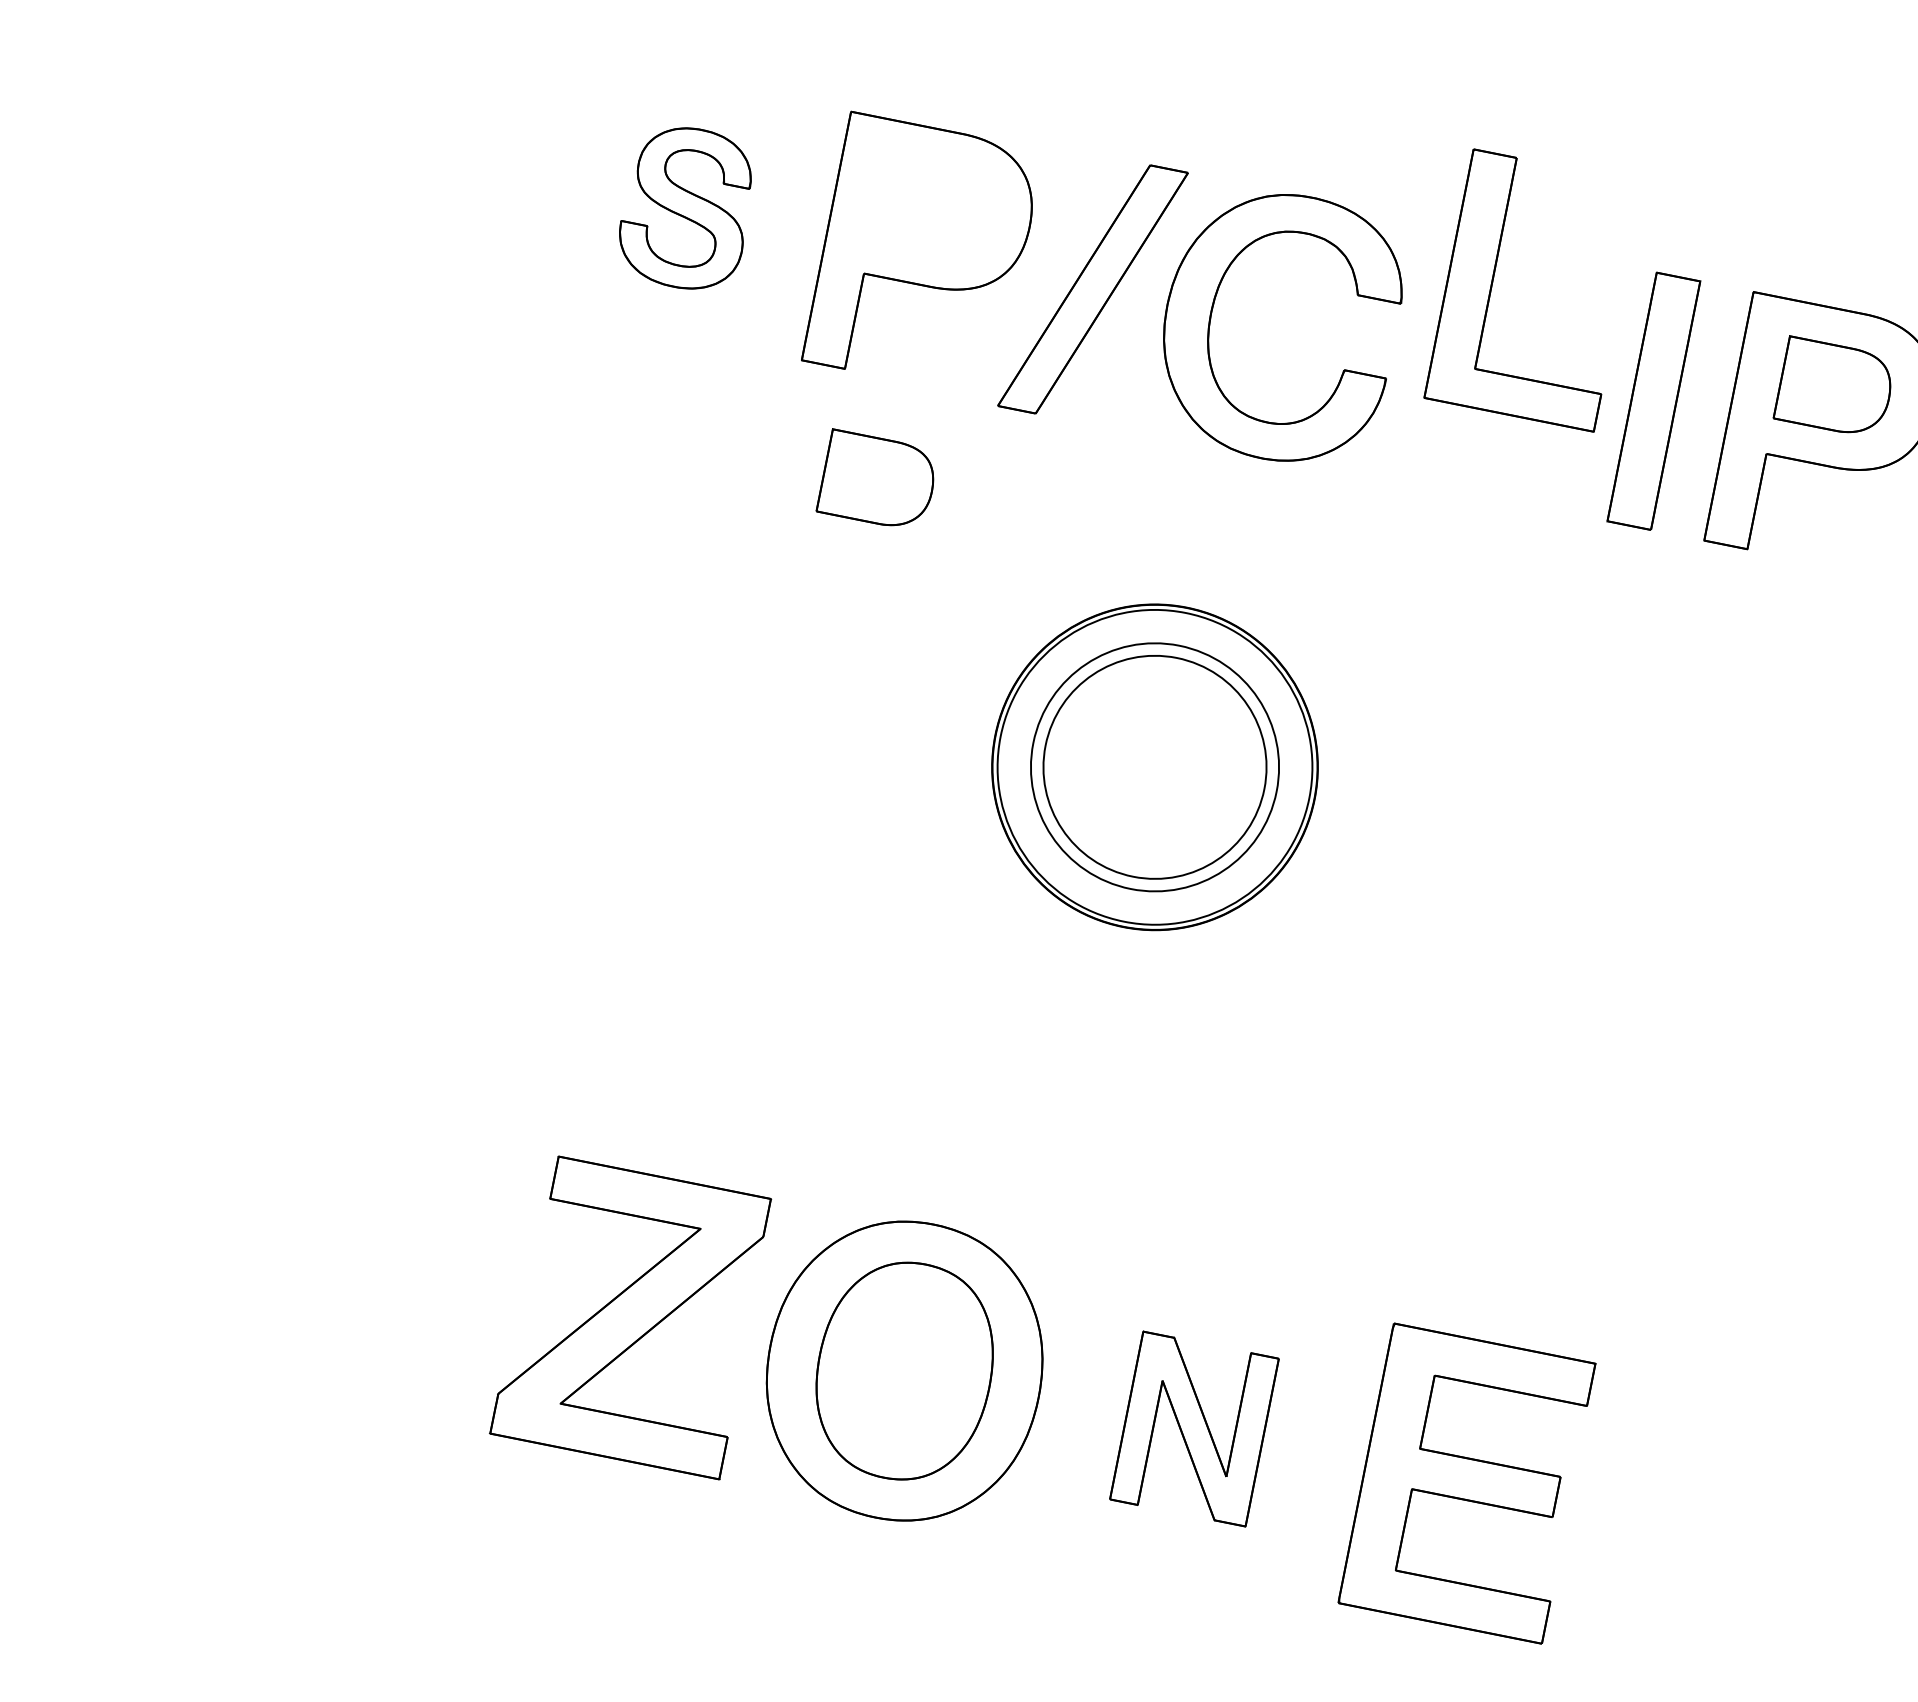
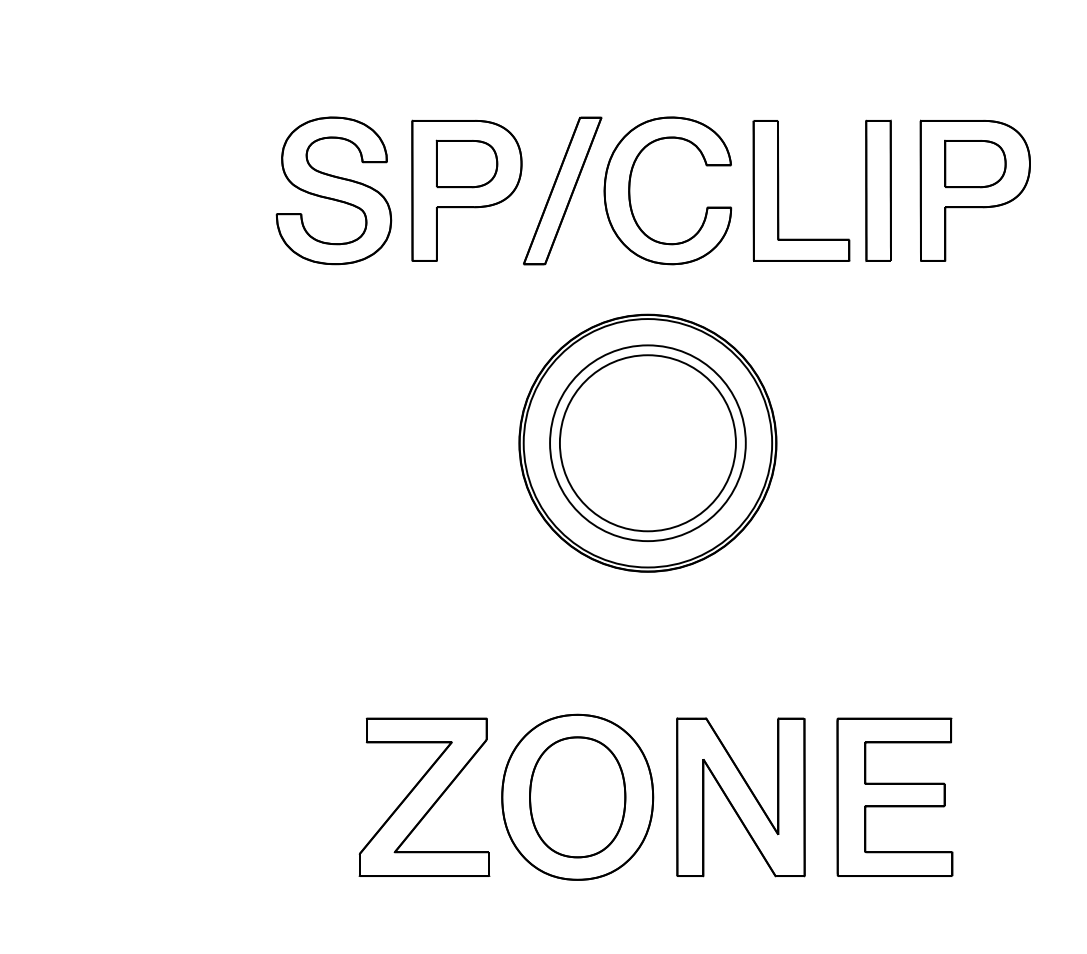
part: (686, 207) -> (333, 190), size x1.67
part: (1494, 282) -> (779, 190), moved
part: (877, 479) -> (466, 163), moved
part: (1154, 765) -> (647, 442), size x1.43
part: (1193, 1429) -> (740, 797), size x1.67

